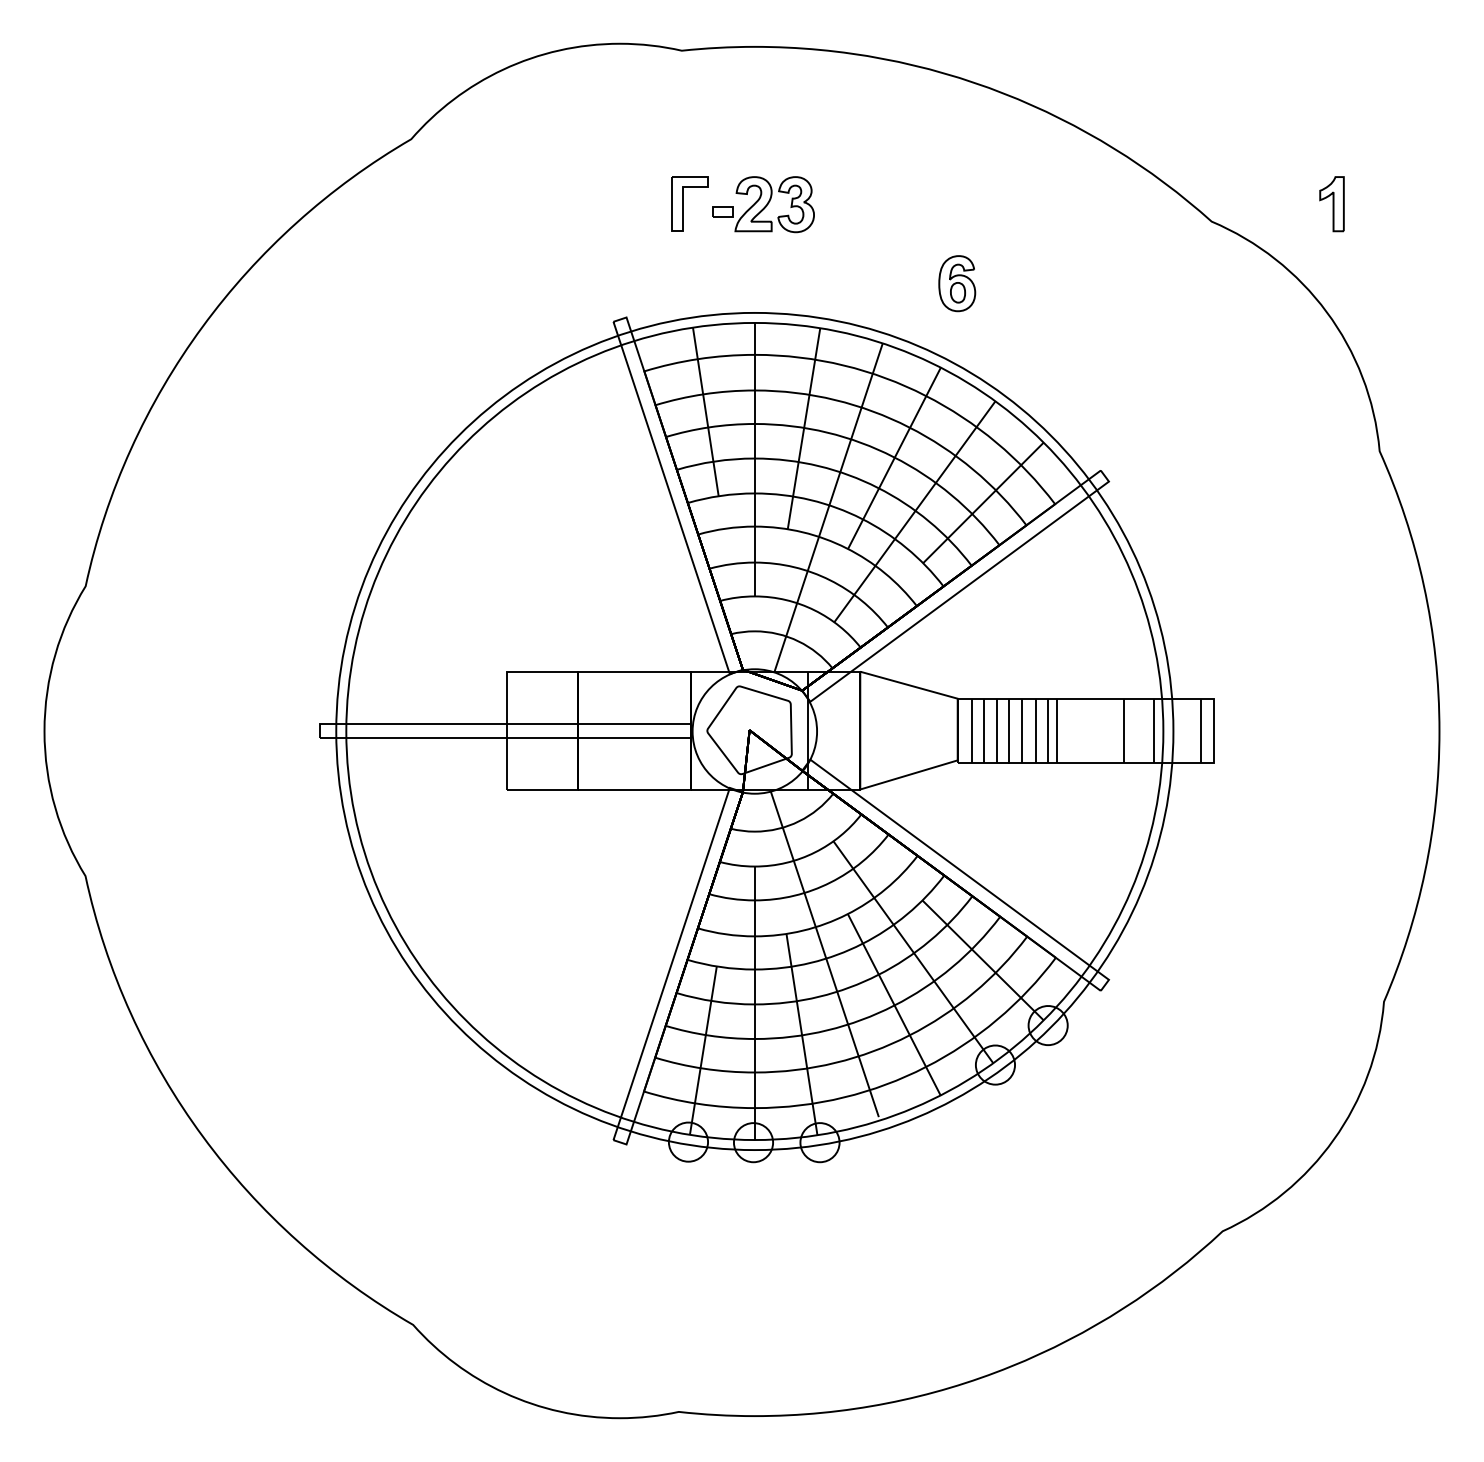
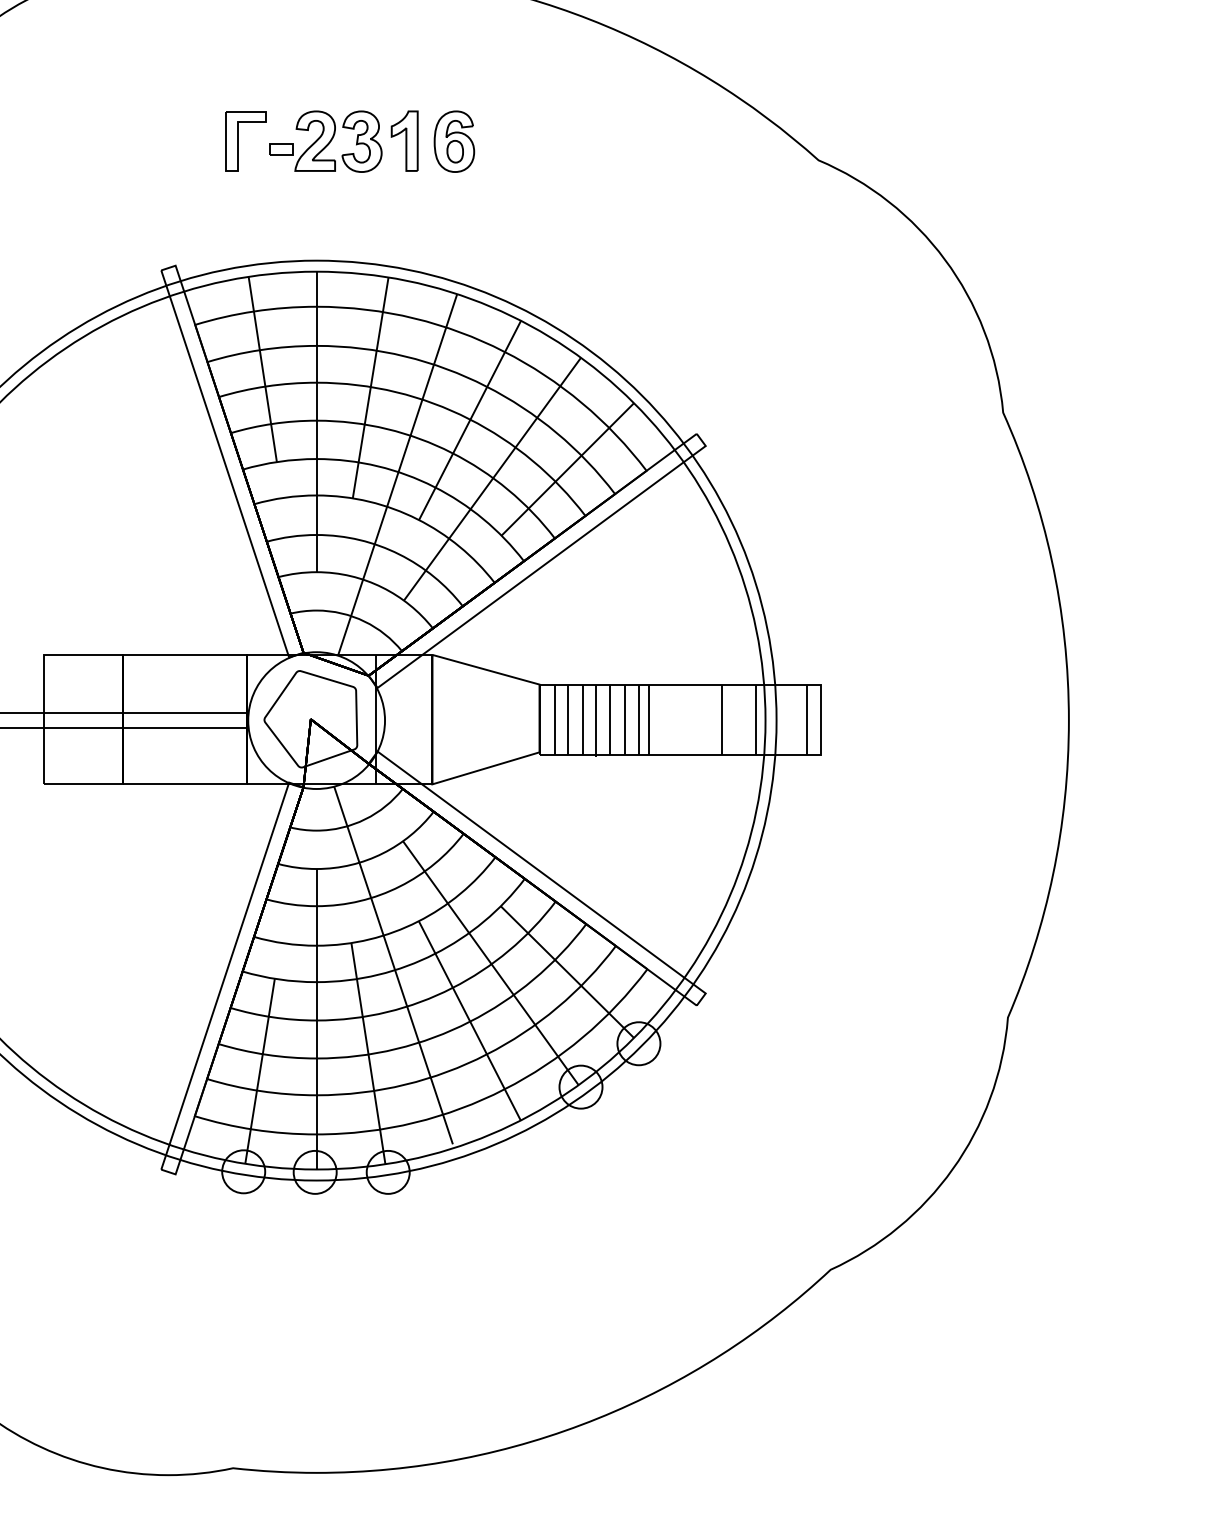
part: (1331, 204) -> (404, 141), moved
part: (957, 283) -> (454, 141), moved

